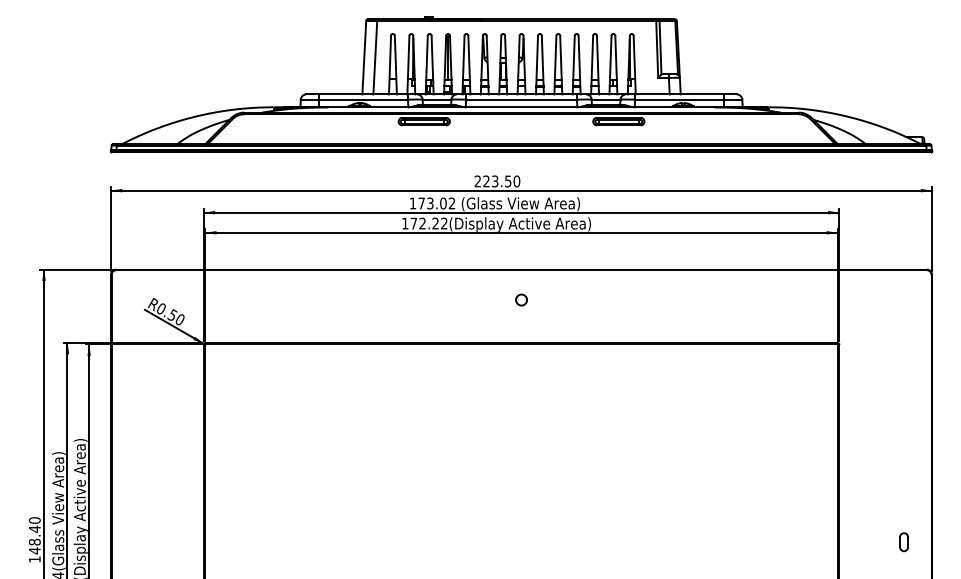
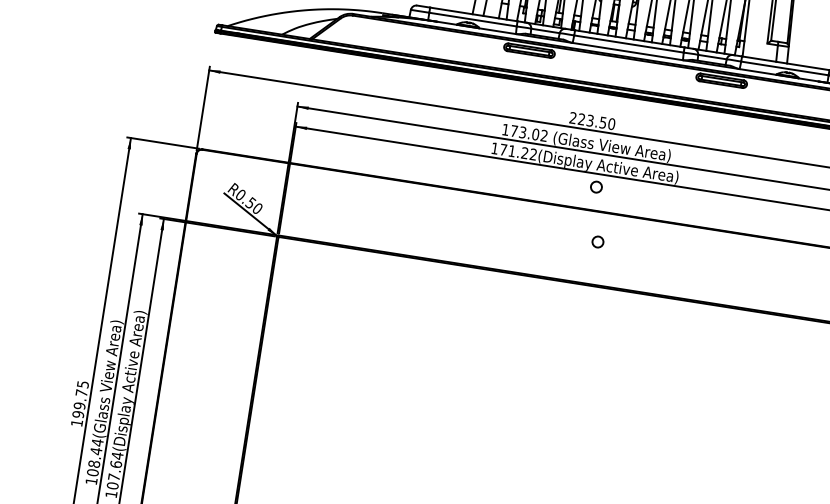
text: (422, 223) -> (511, 151), 172.22 -> 171.22
circle: (511, 245) -> (596, 186), added
text: (34, 535) -> (80, 399), 148.40 -> 199.75

